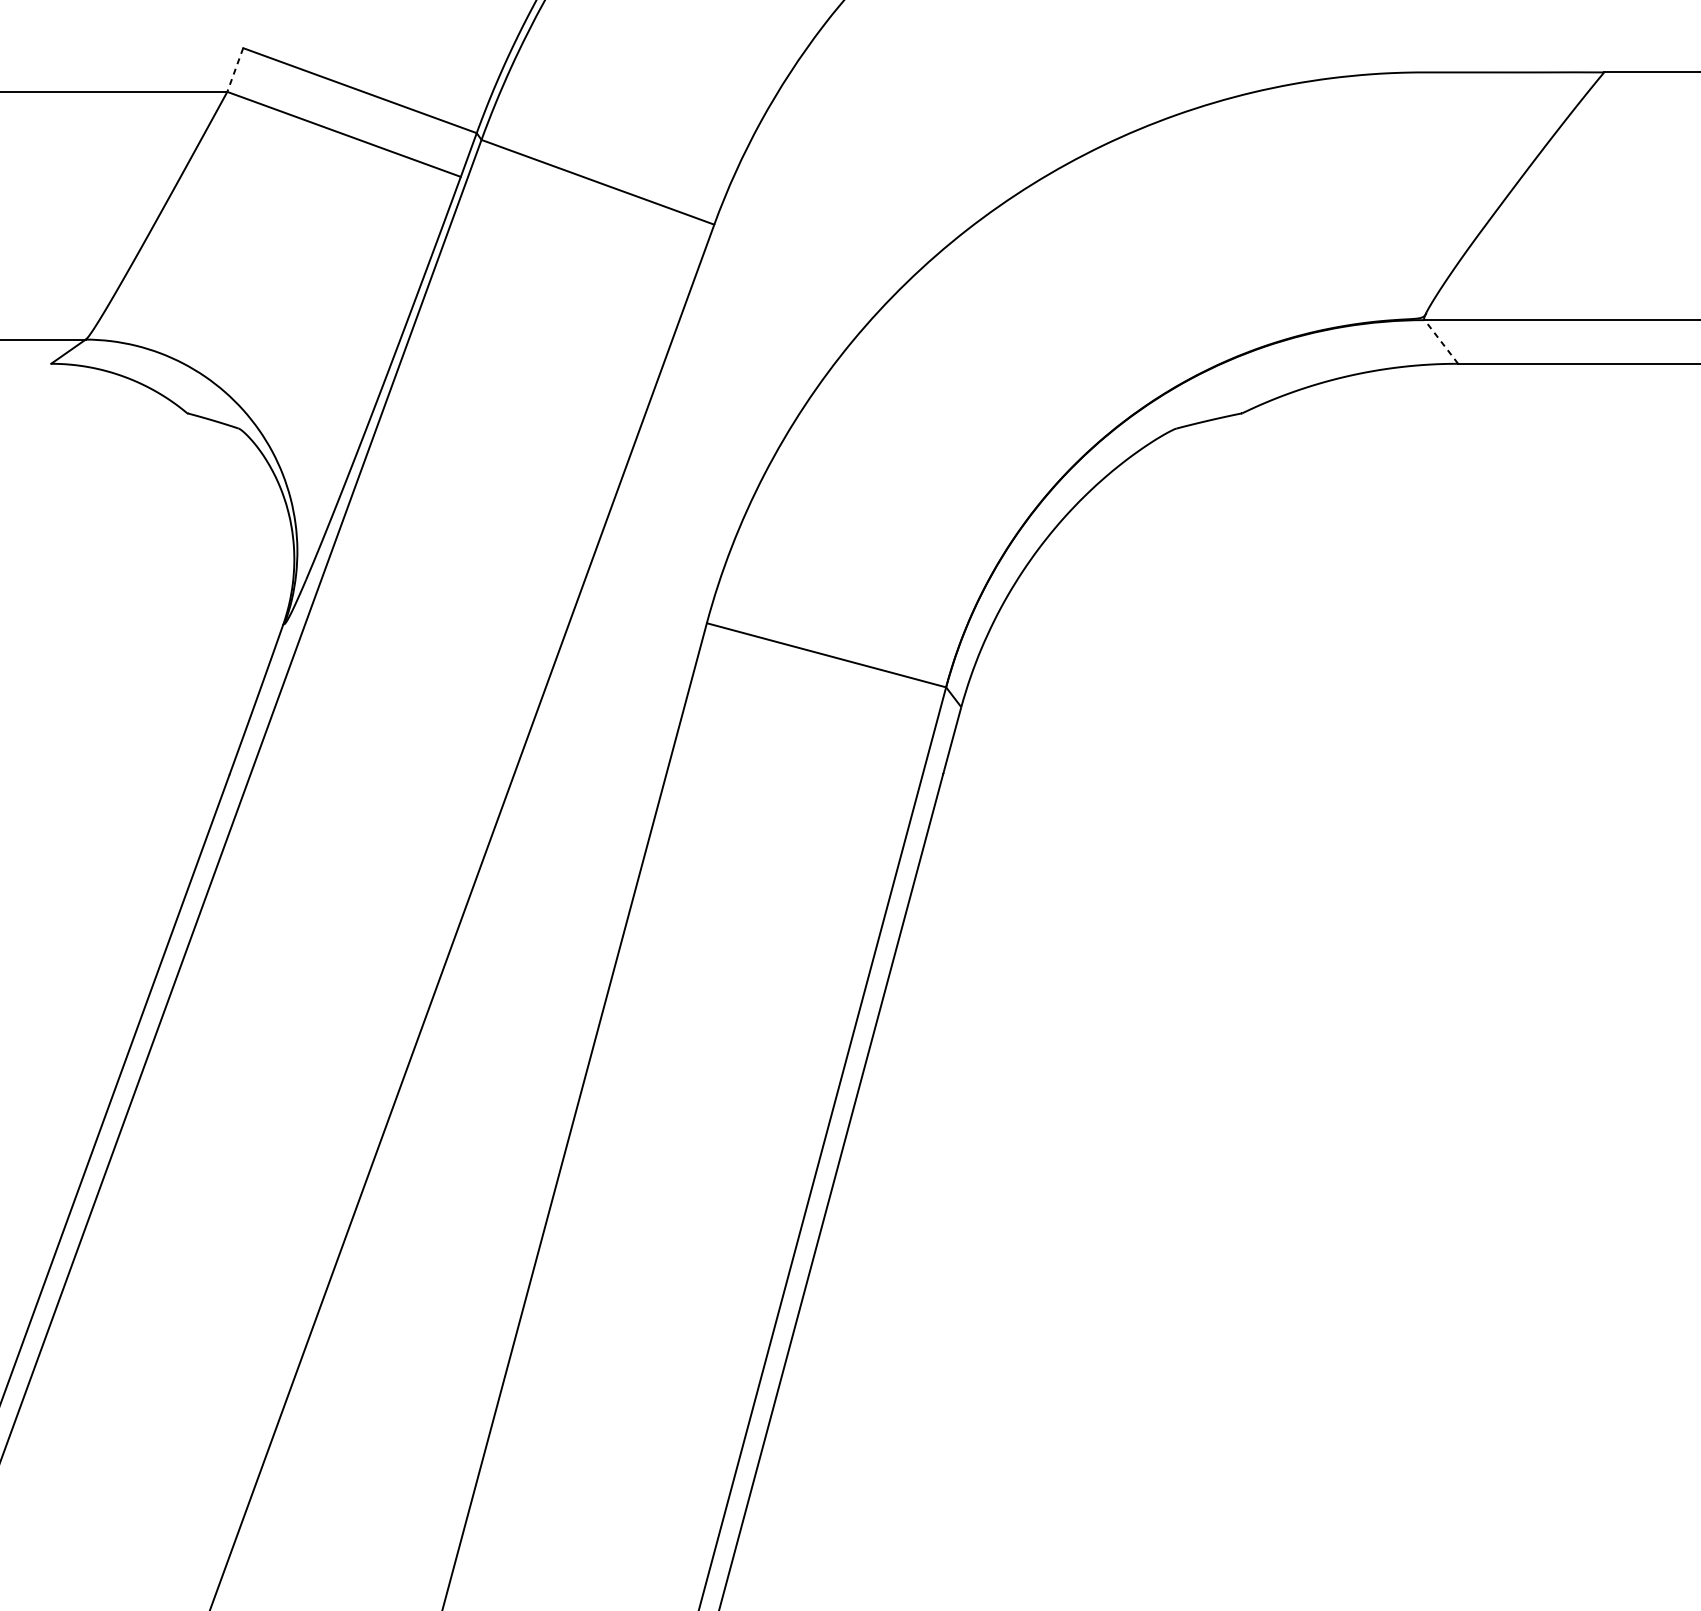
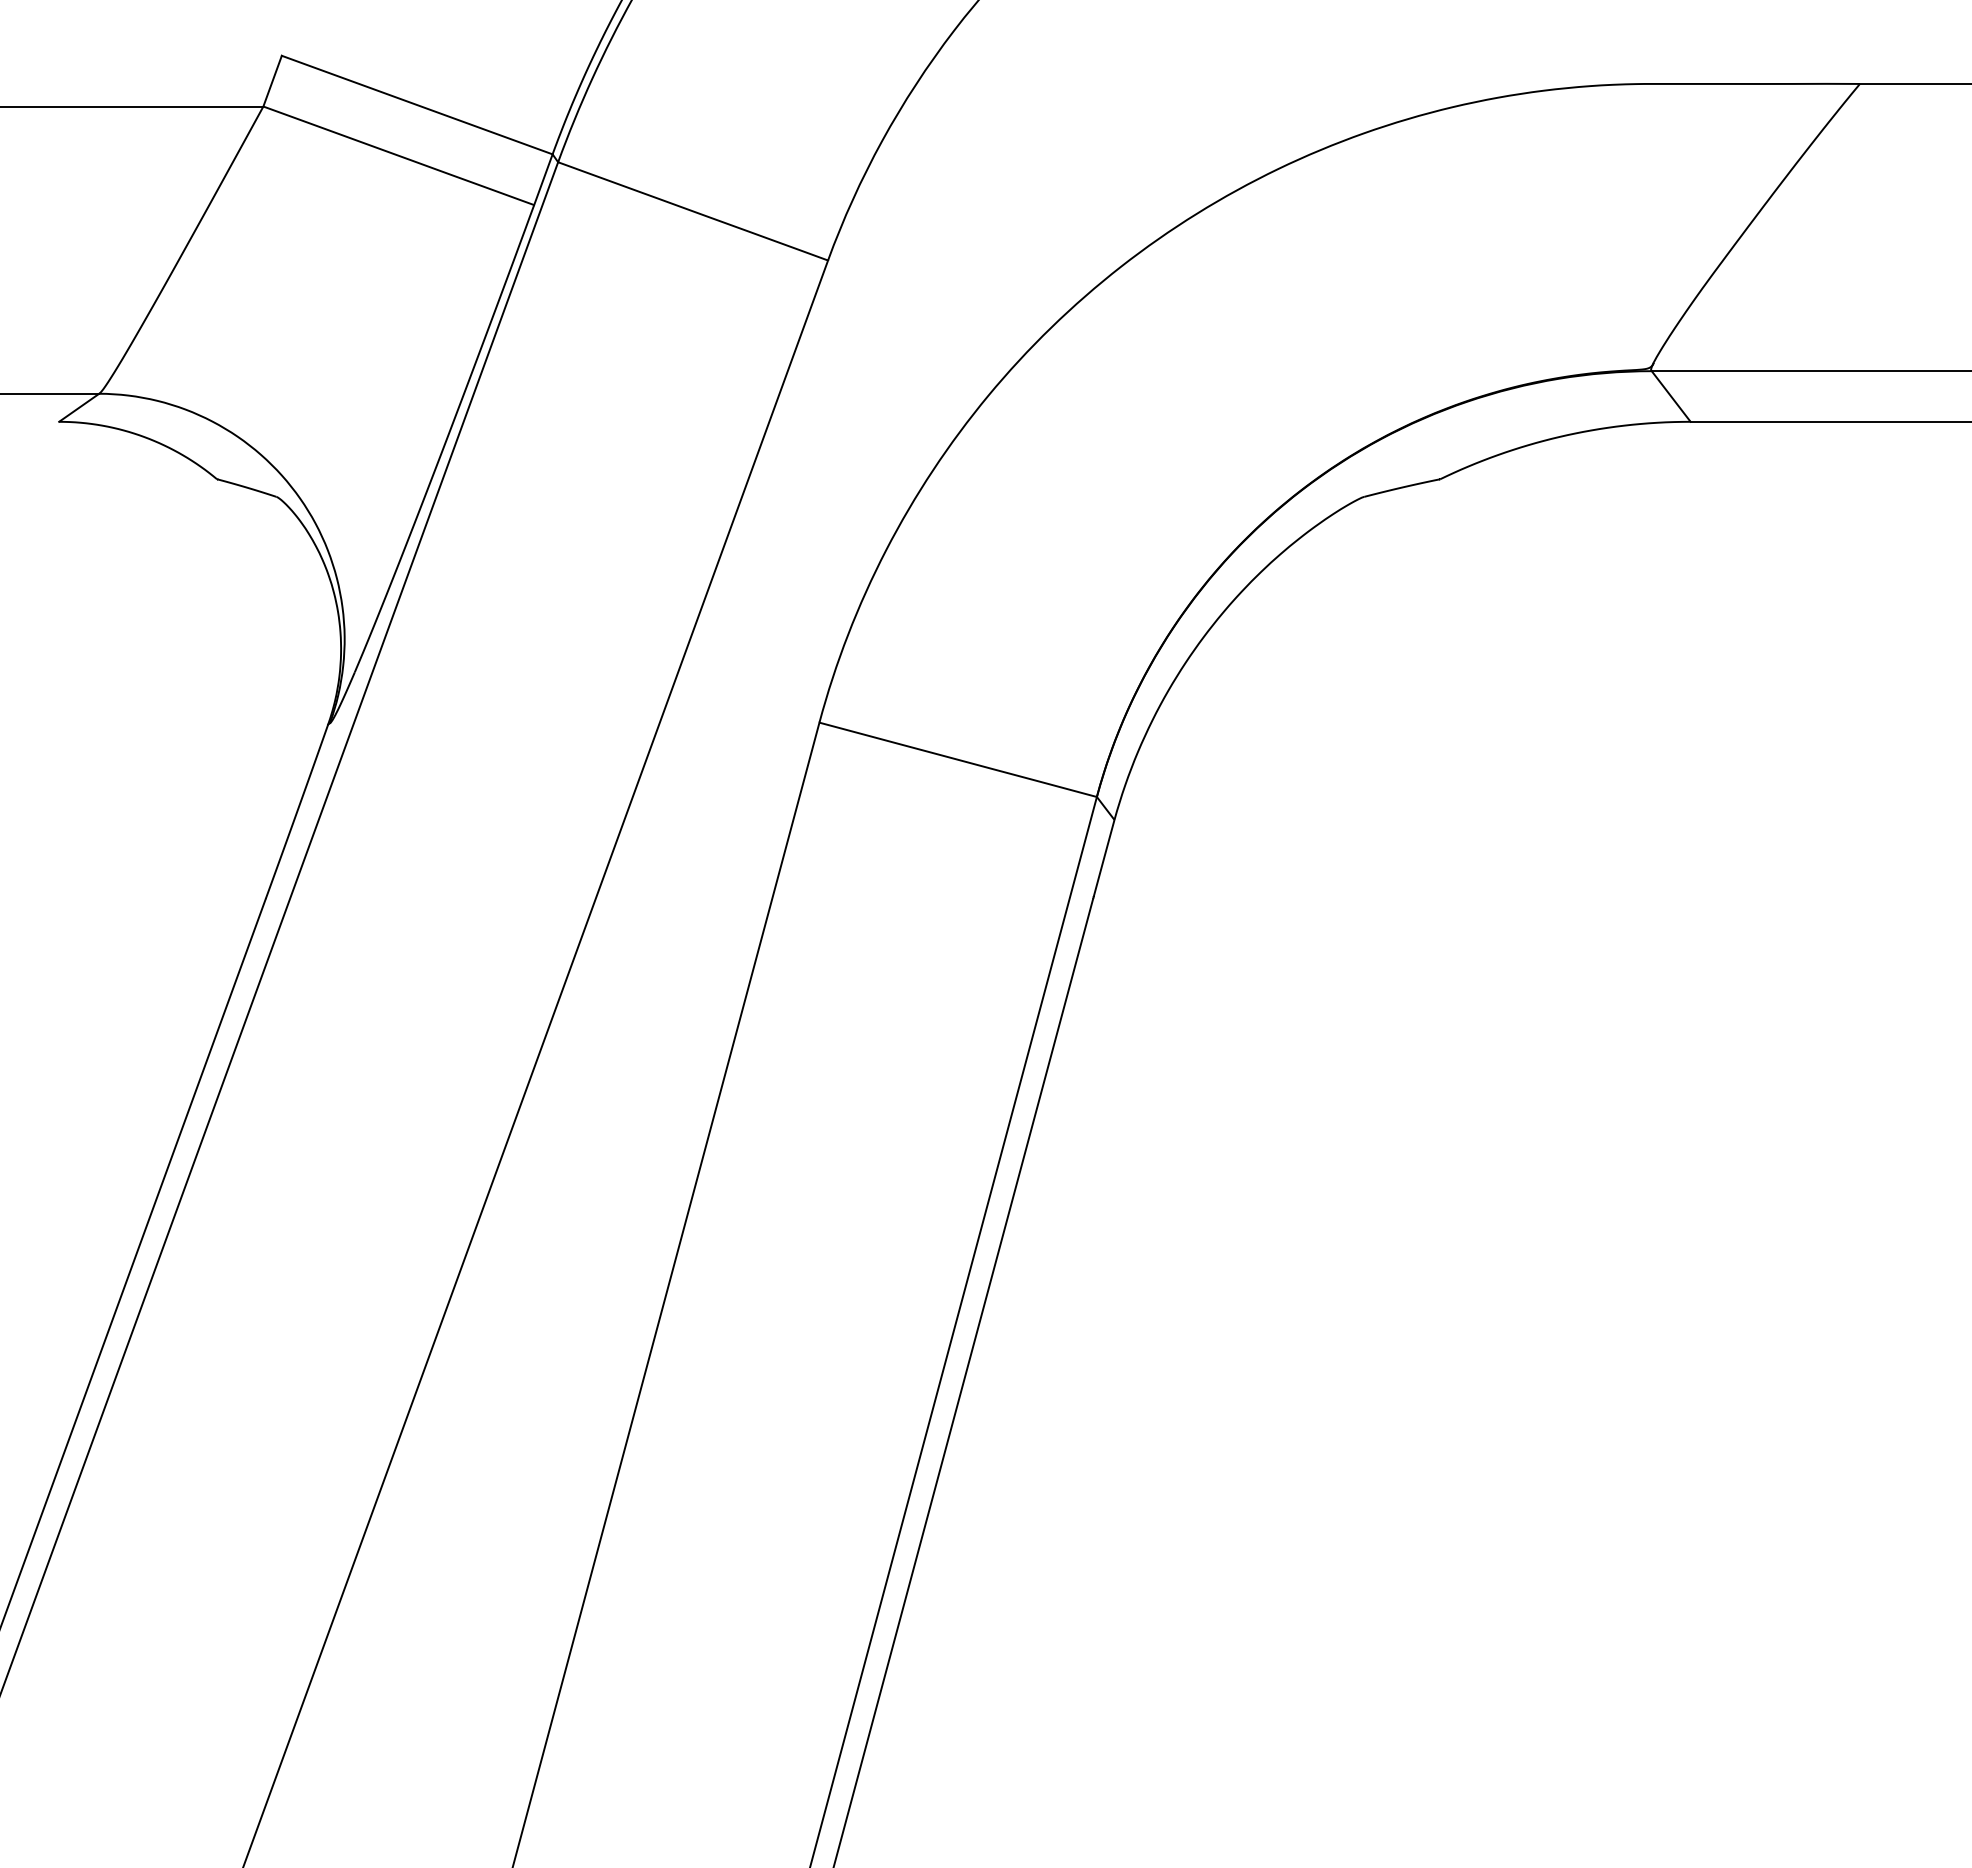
line: (235, 70) -> (272, 81), dashed -> solid
line: (1441, 341) -> (1671, 396), dashed -> solid

